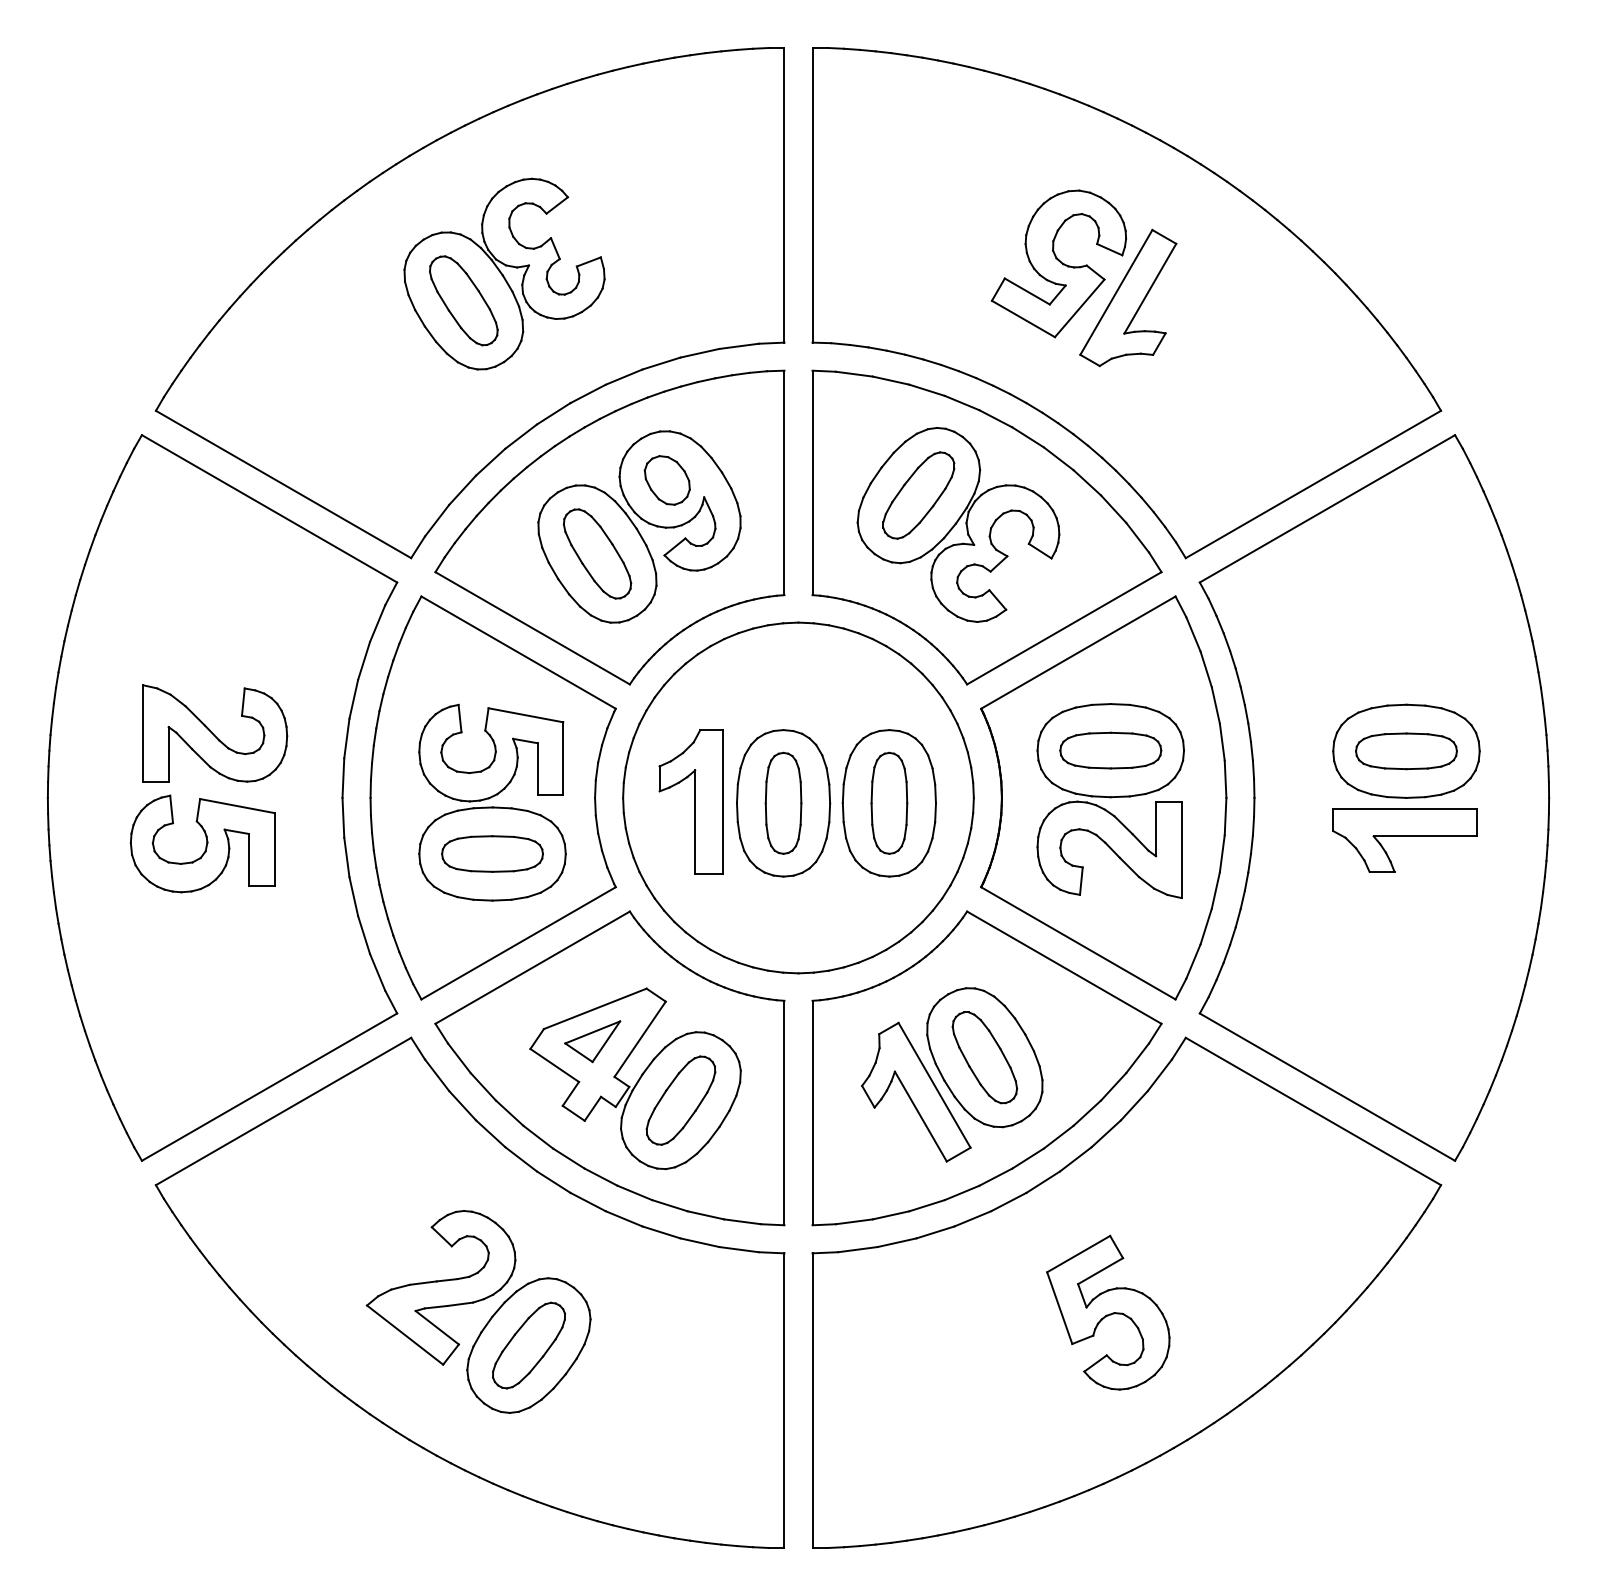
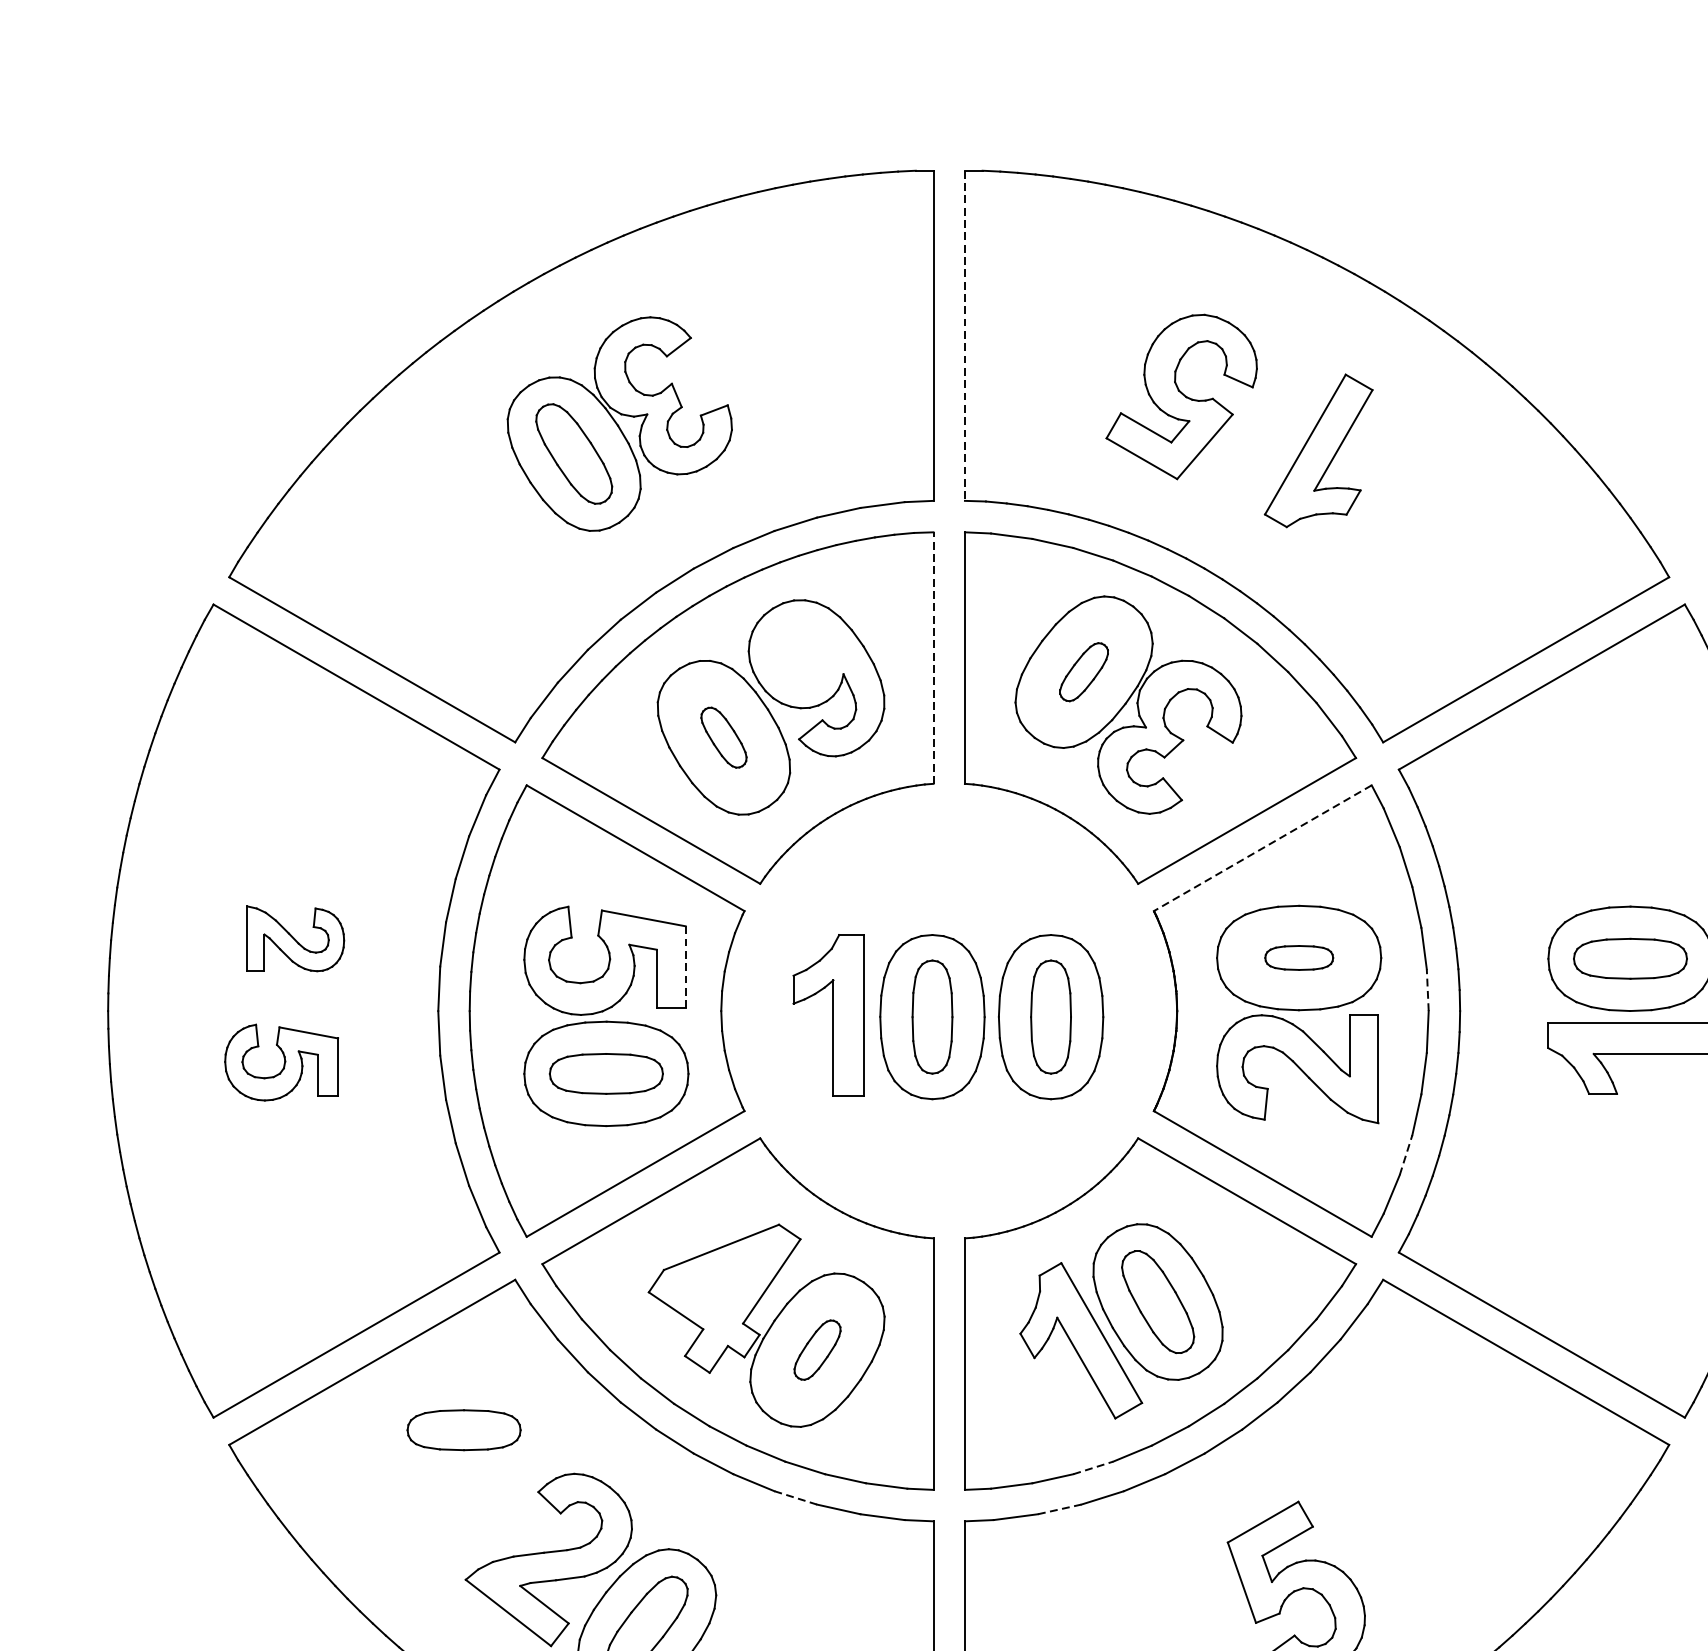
line: (812, 195) -> (964, 336), solid -> dashed
part: (1058, 263) -> (1181, 396), moved
part: (666, 480) -> (801, 655), removed
line: (784, 482) -> (933, 657), solid -> dashed
part: (918, 495) -> (1083, 672), size x0.6
part: (597, 553) -> (723, 737), size x0.6
line: (1077, 652) -> (1261, 848), solid -> dashed
part: (215, 733) -> (295, 938), size x0.6
part: (1110, 750) -> (1298, 957), size x0.6
line: (563, 759) -> (685, 967), solid -> dashed
line: (1225, 779) -> (1427, 990), solid -> dashed
part: (798, 797) -> (949, 1010), removed
part: (202, 843) -> (281, 1062), size x0.7
line: (1206, 926) -> (1406, 1155), solid -> dashed
part: (592, 1041) -> (718, 1283), removed
part: (680, 1100) -> (817, 1350), size x0.6
part: (365, 1171) -> (464, 1429), added
line: (927, 1205) -> (1093, 1467), solid -> dashed
line: (661, 1232) -> (795, 1497), solid -> dashed
line: (897, 1242) -> (1060, 1509), solid -> dashed

